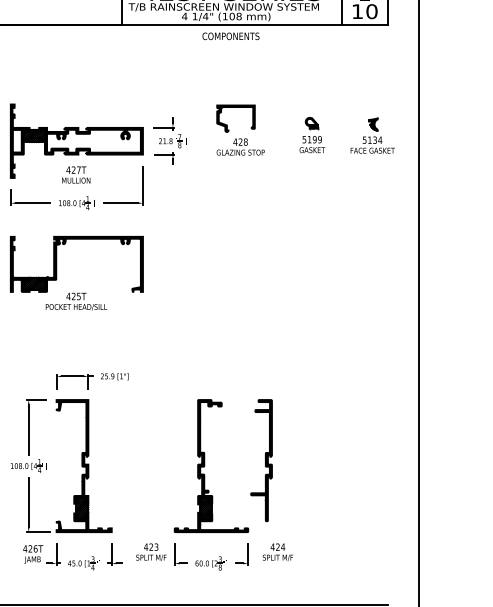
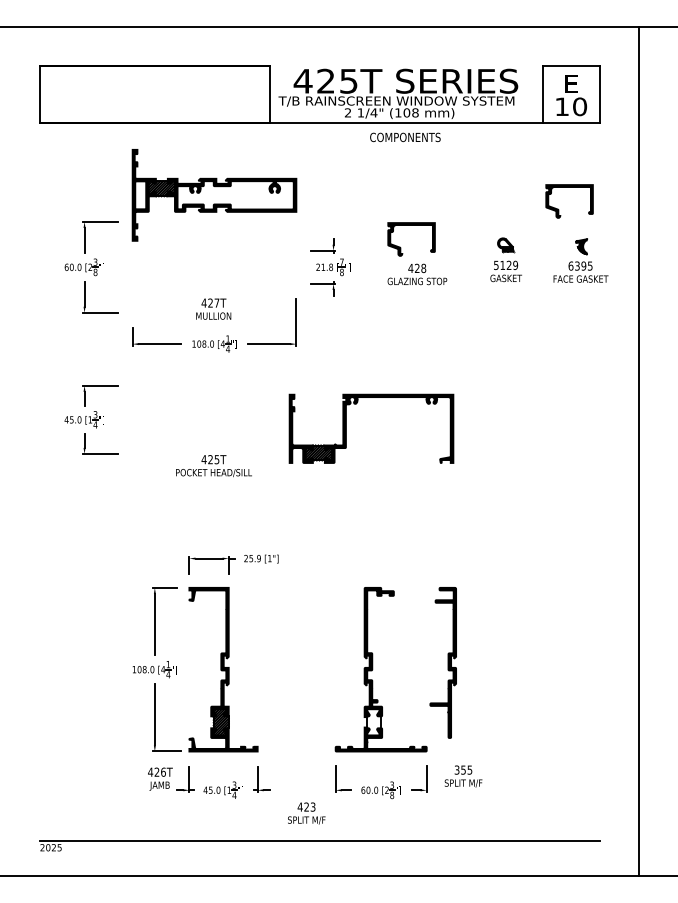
text: (184, 16) -> (347, 112), 4 -> 2
part: (355, 94) -> (559, 209), added
text: (314, 139) -> (508, 265), 5199 -> 5129
text: (372, 139) -> (580, 265), 5134 -> 6395
part: (76, 141) -> (214, 195), moved
part: (56, 264) -> (346, 428), moved
hatch: (206, 508) -> (374, 722), removed
text: (277, 546) -> (463, 769), 424 -> 355
text: (151, 552) -> (306, 813), moved

